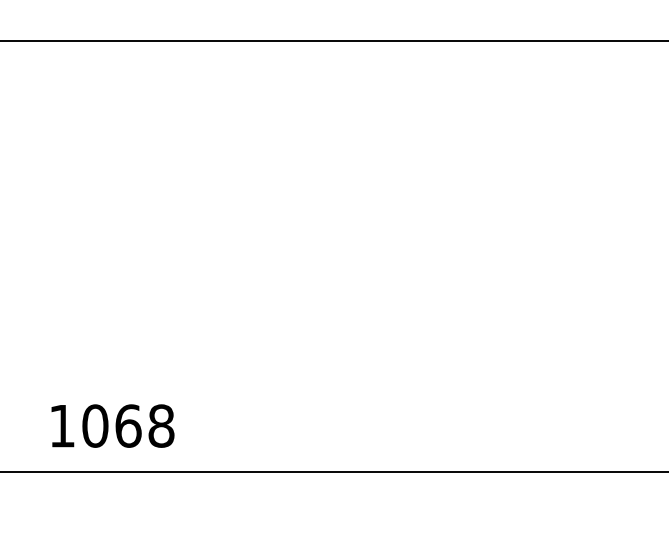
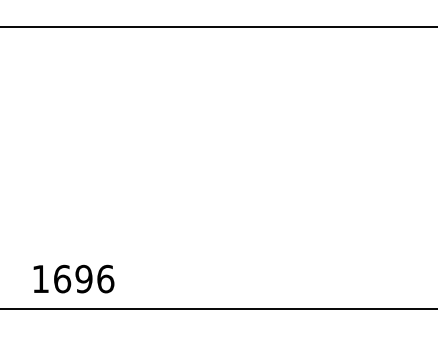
text: (129, 425) -> (84, 278), 1068 -> 1696

